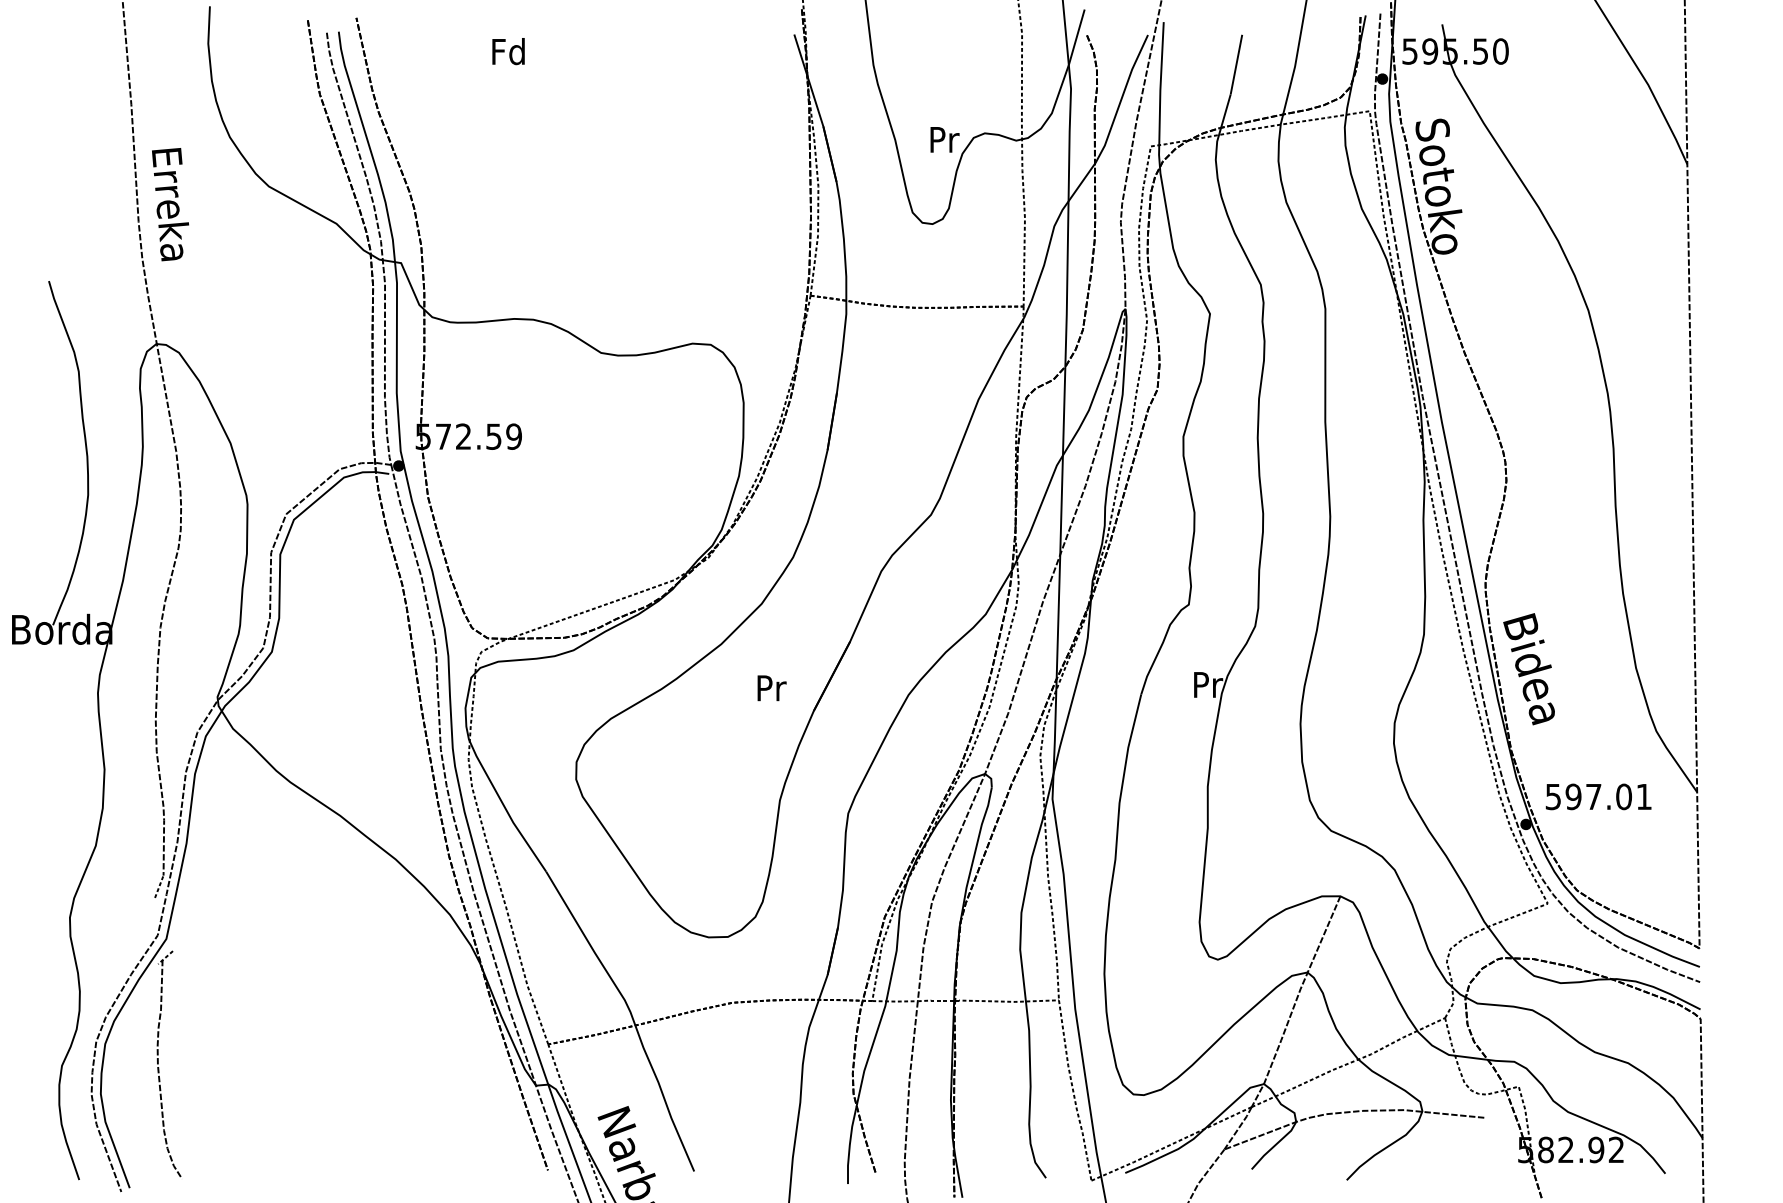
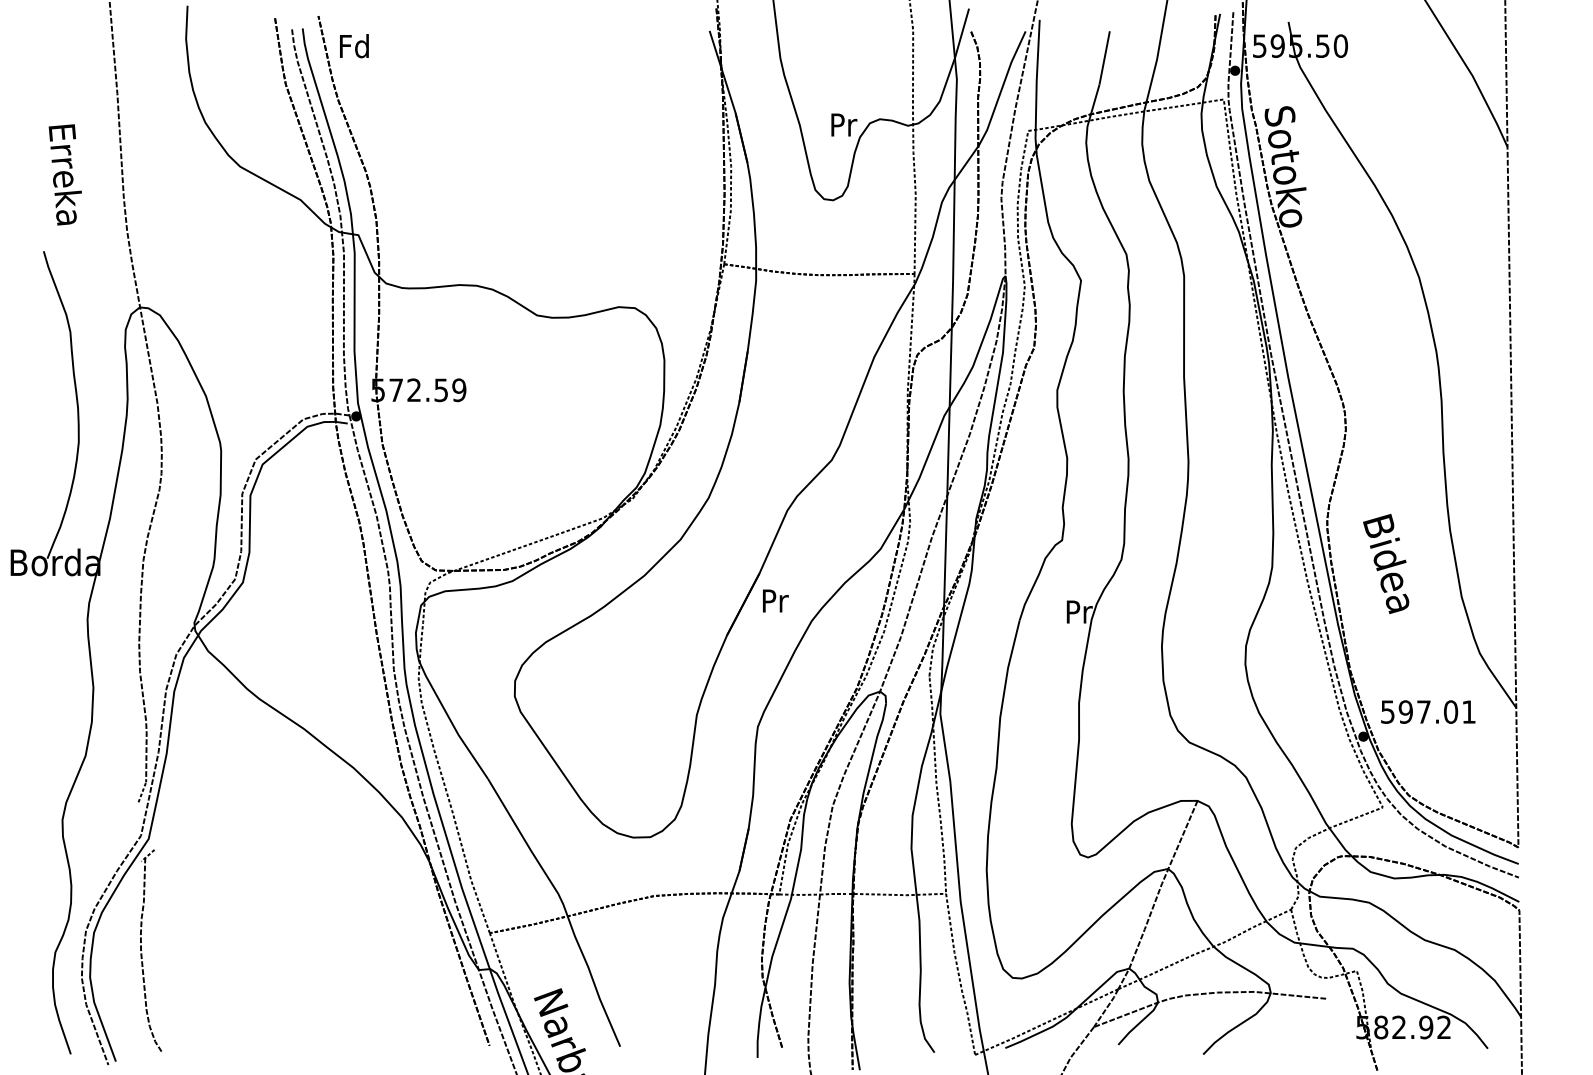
text: (508, 51) -> (354, 46), moved
text: (169, 204) -> (64, 174), moved
text: (1529, 669) -> (1386, 564), moved
text: (771, 687) -> (775, 600), moved

